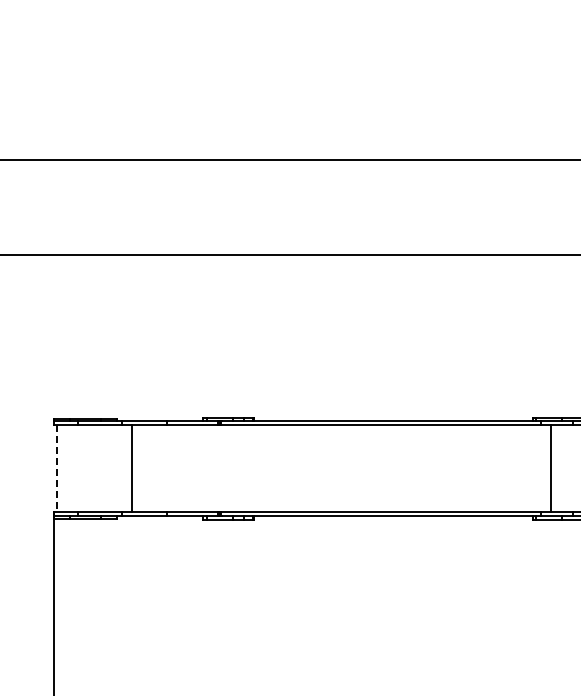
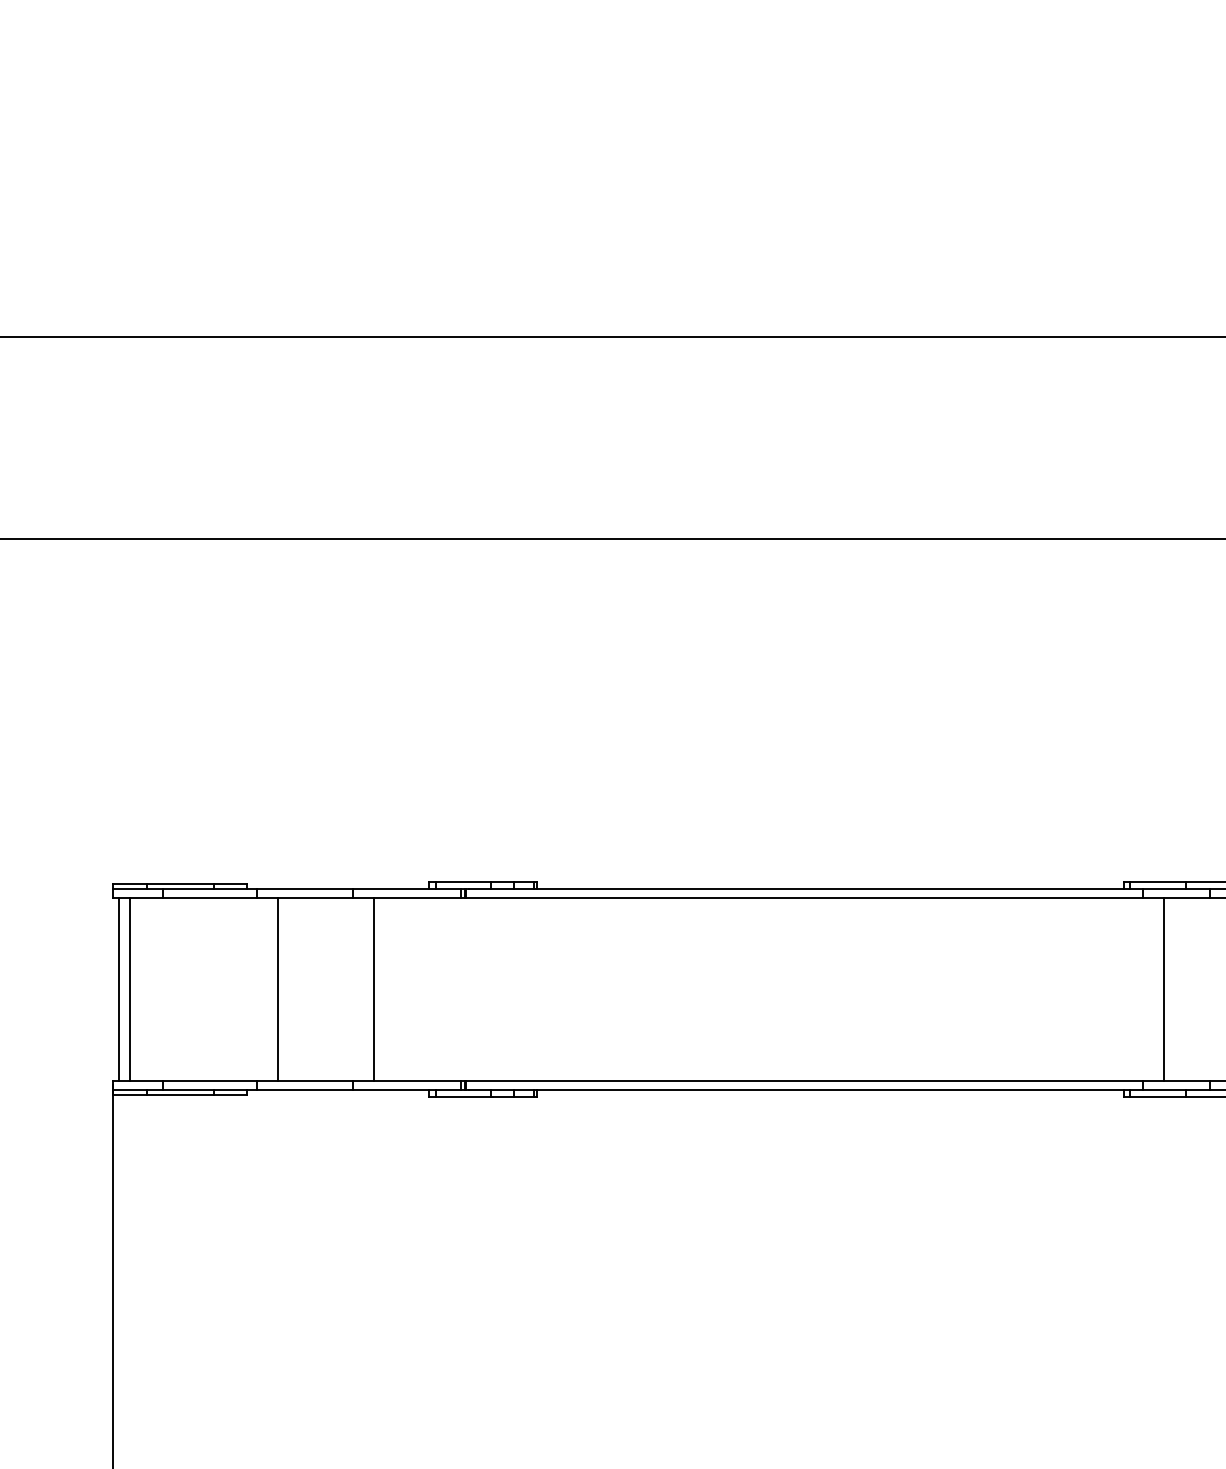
line: (61, 468) -> (129, 988), added
line: (177, 468) -> (374, 988), added
line: (56, 469) -> (119, 990), dashed -> solid

